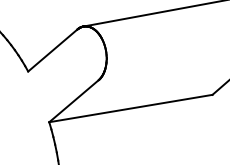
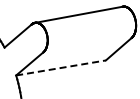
line: (131, 107) -> (61, 67), solid -> dashed

